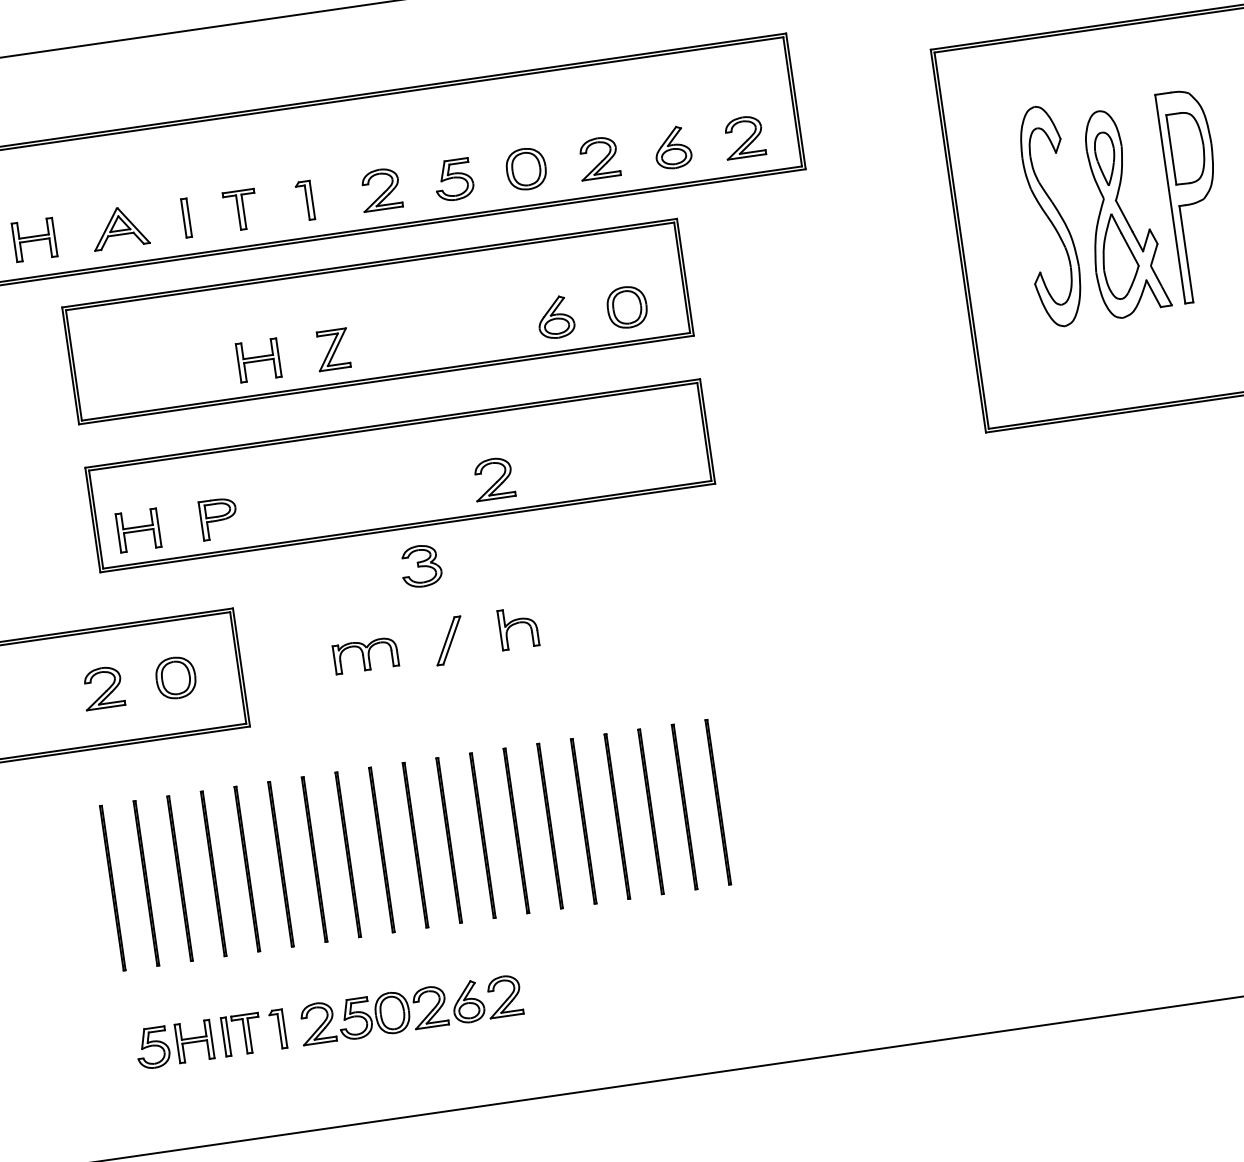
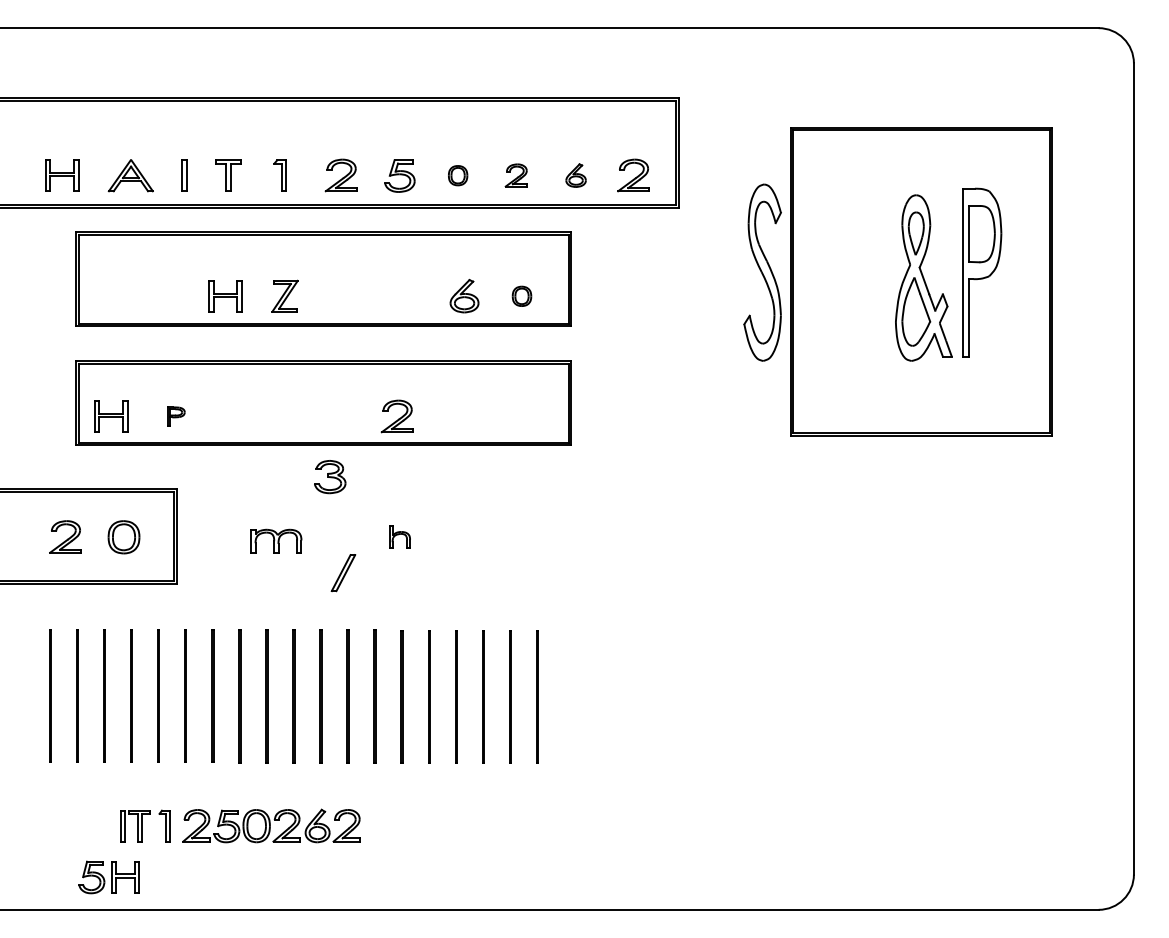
part: (672, 147) -> (575, 175), size x0.7
part: (598, 158) -> (516, 175), size x0.7
part: (525, 168) -> (457, 175), size x0.6
part: (1048, 216) -> (762, 272), moved
part: (626, 307) -> (521, 296), size x0.6
part: (219, 518) -> (176, 416), size x0.6
part: (518, 627) -> (399, 536), size x0.7
part: (448, 641) -> (343, 573), moved
part: (173, 1045) -> (108, 877), moved

